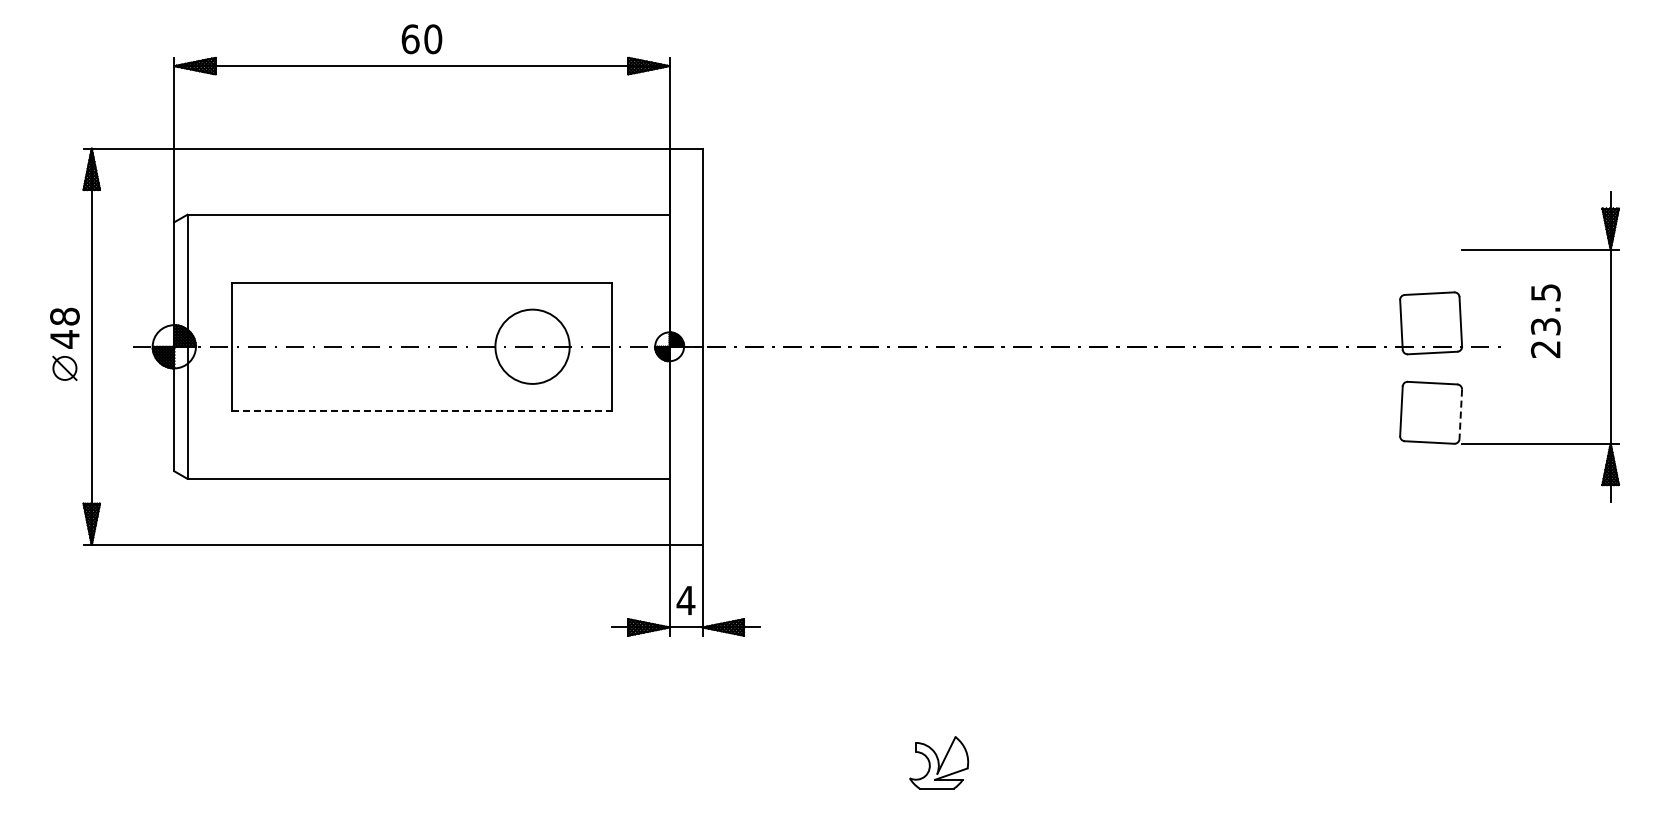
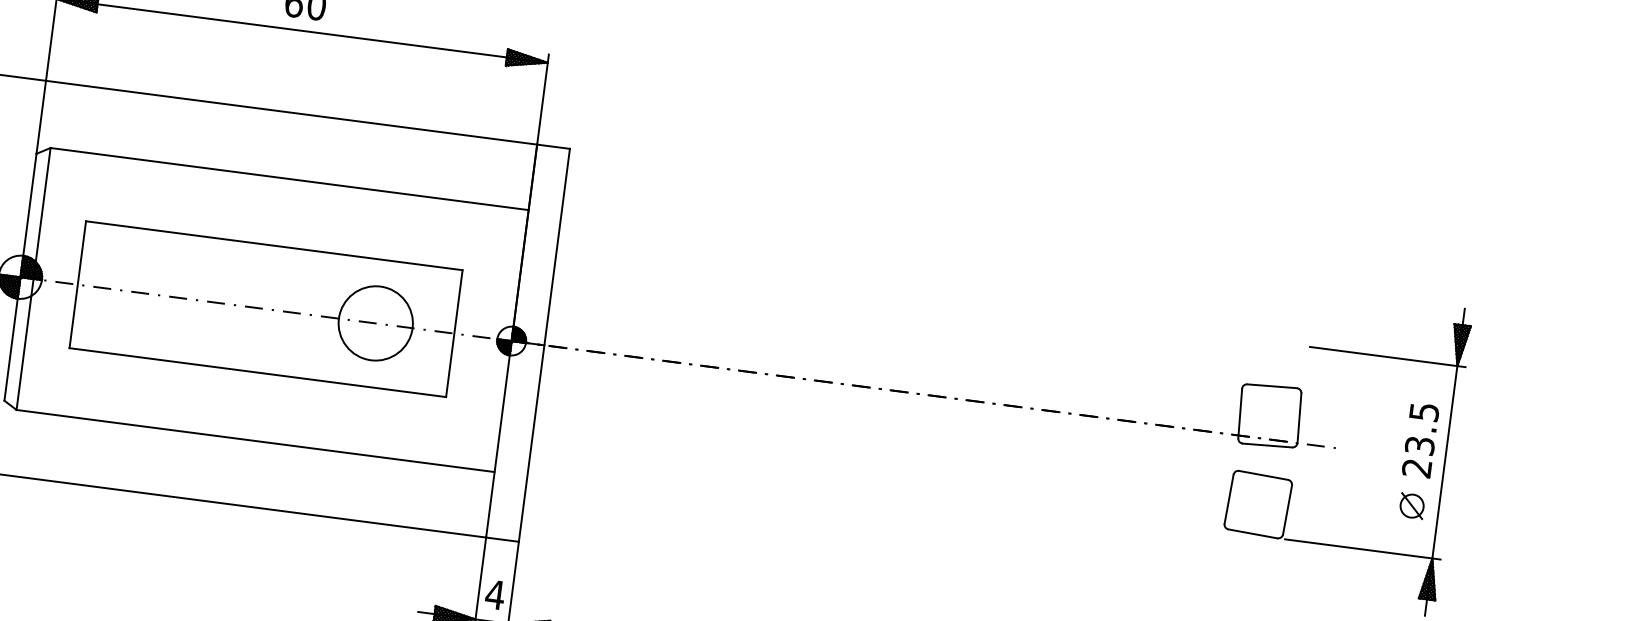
text: (1545, 321) -> (1420, 440), moved
part: (1583, 393) -> (1411, 505), added
line: (421, 410) -> (257, 372), dashed -> solid
line: (1460, 414) -> (1287, 510), dashed -> solid

